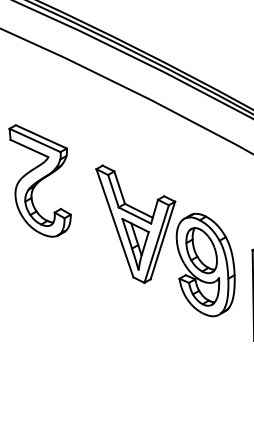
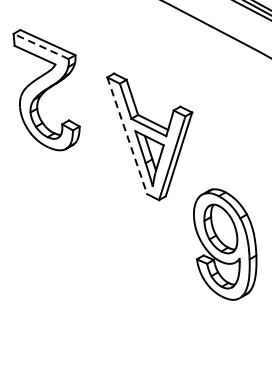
line: (34, 140) -> (40, 46), solid -> dashed
line: (115, 223) -> (127, 136), solid -> dashed
part: (205, 264) -> (224, 243), moved

